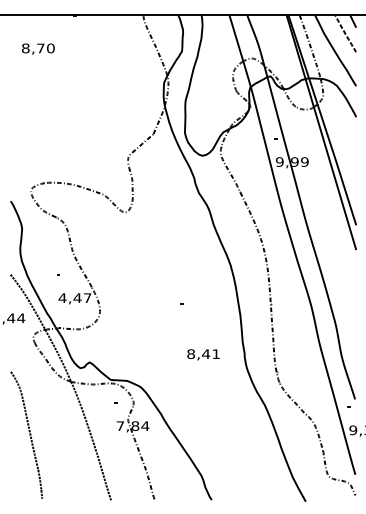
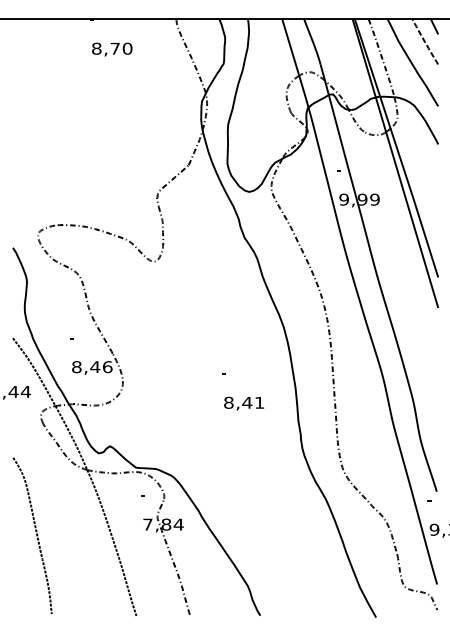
text: (38, 48) -> (112, 48), moved
text: (74, 297) -> (91, 366), 4,47 -> 8,46
text: (203, 354) -> (244, 403), moved

